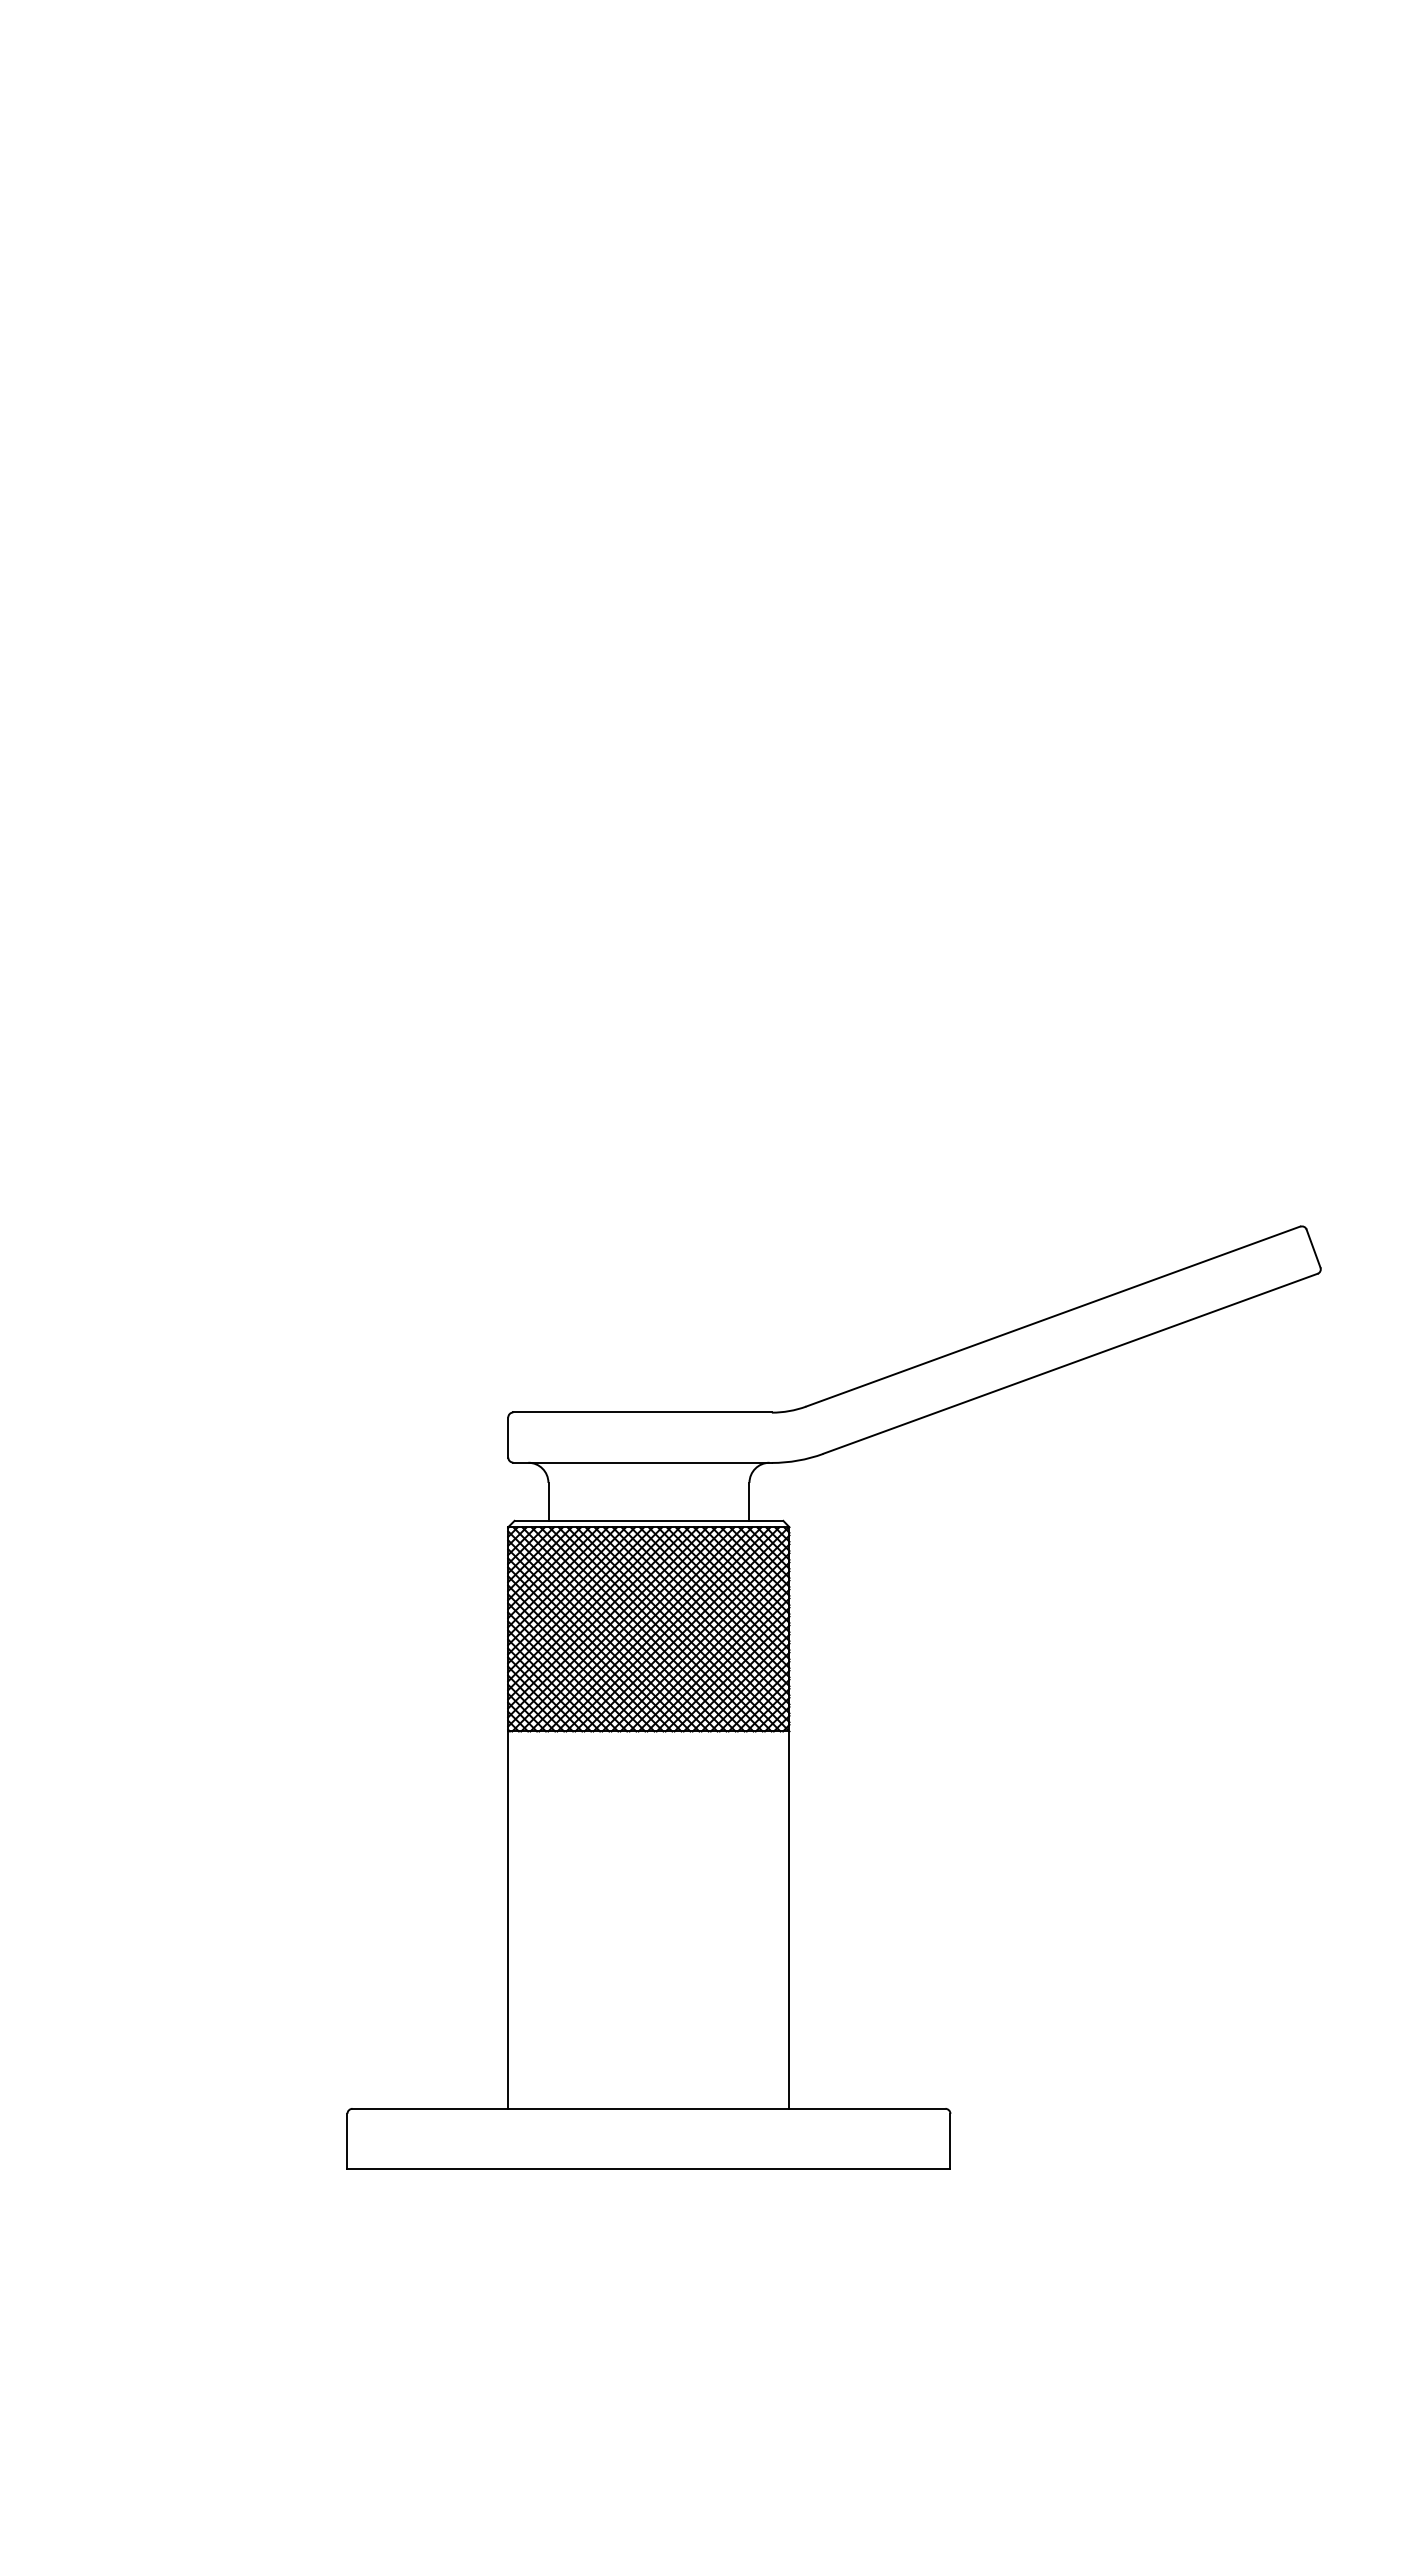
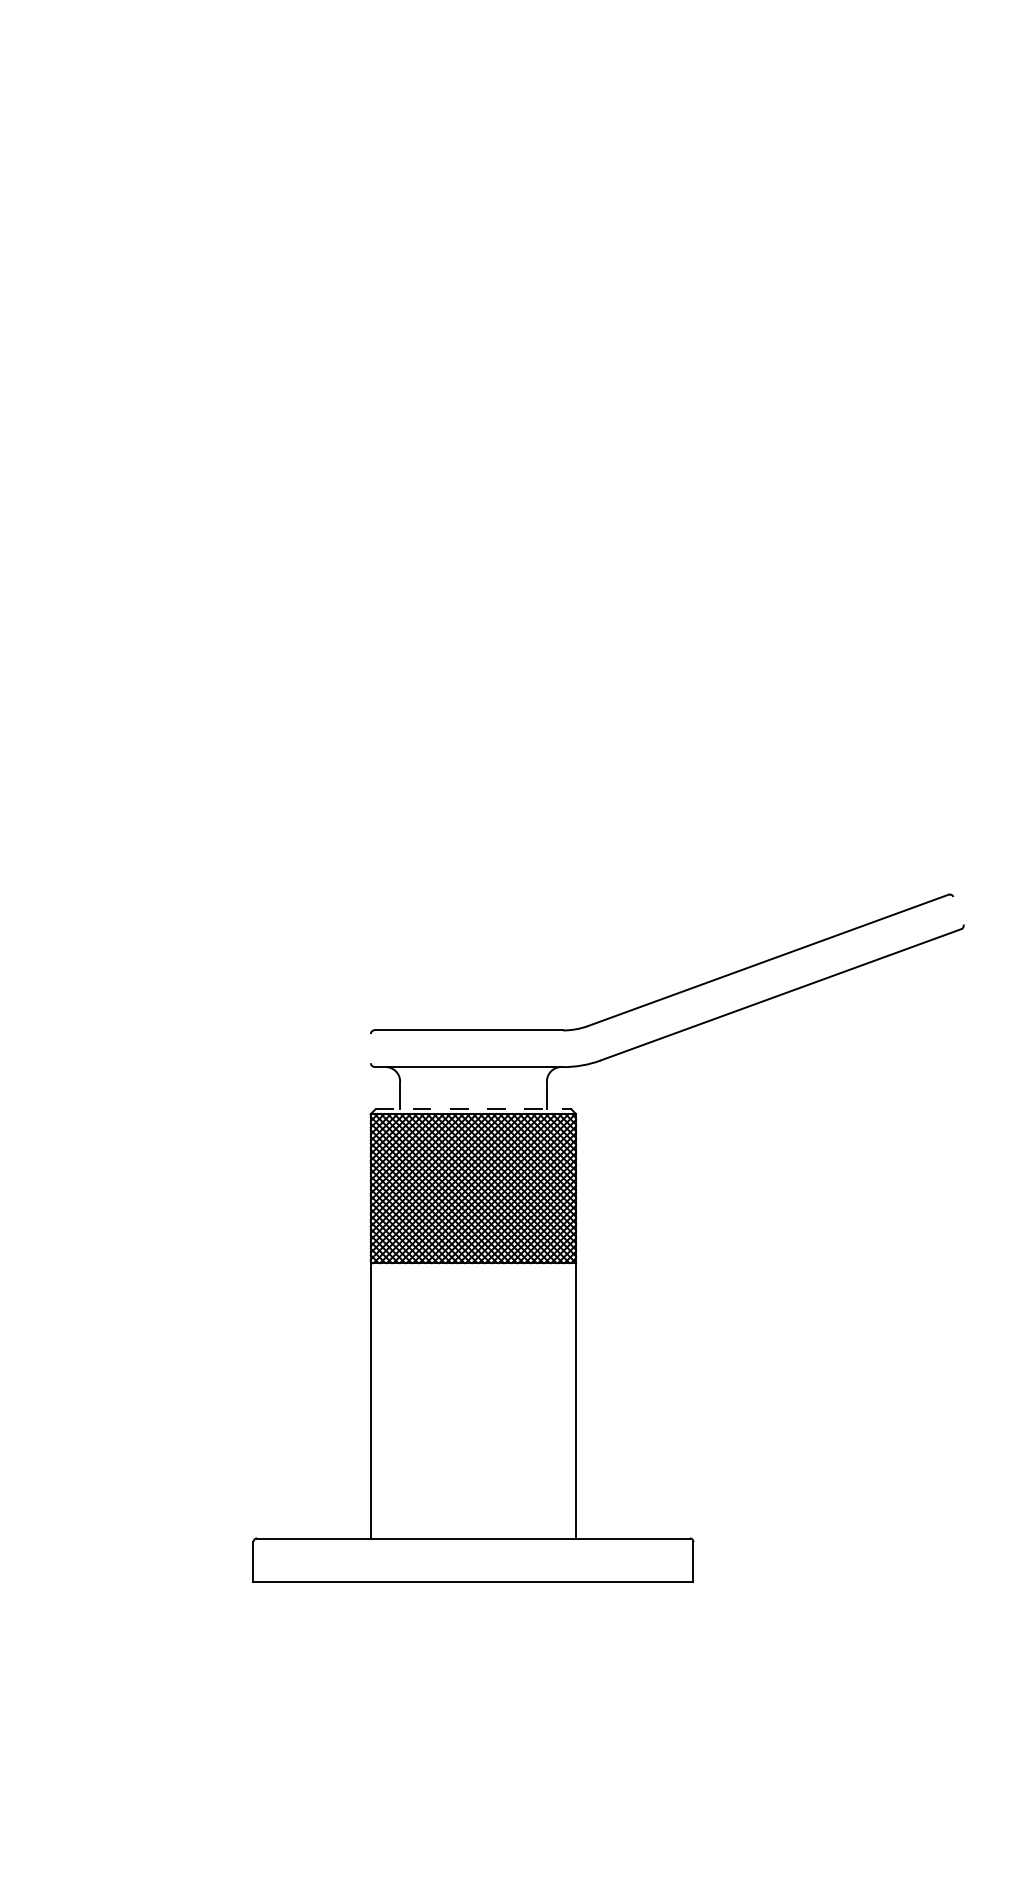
line: (1313, 1248) -> (958, 910), removed
line: (508, 1437) -> (371, 1048), removed
line: (649, 1520) -> (473, 1109), solid -> dashed

